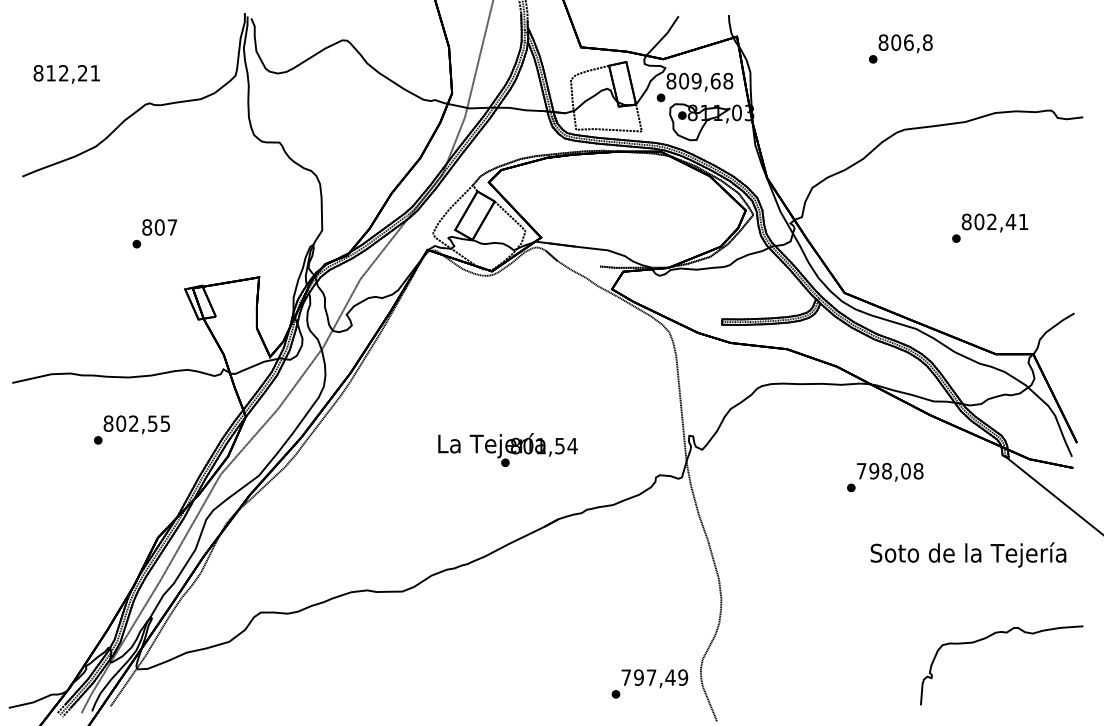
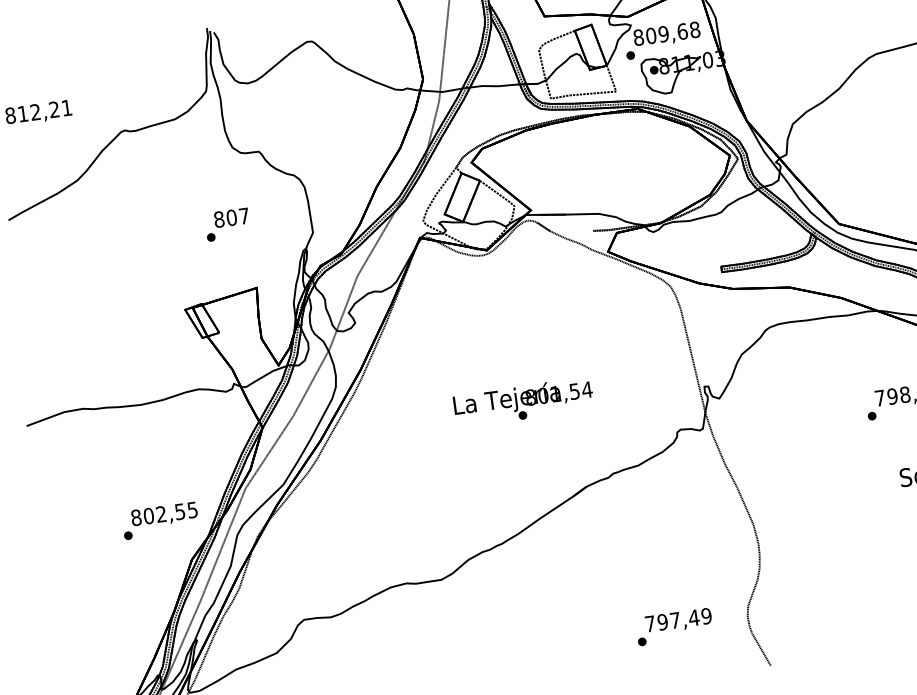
text: (154, 233) -> (227, 224), moved
text: (131, 429) -> (159, 520), moved
text: (507, 449) -> (523, 402), moved
text: (649, 683) -> (674, 626), moved

